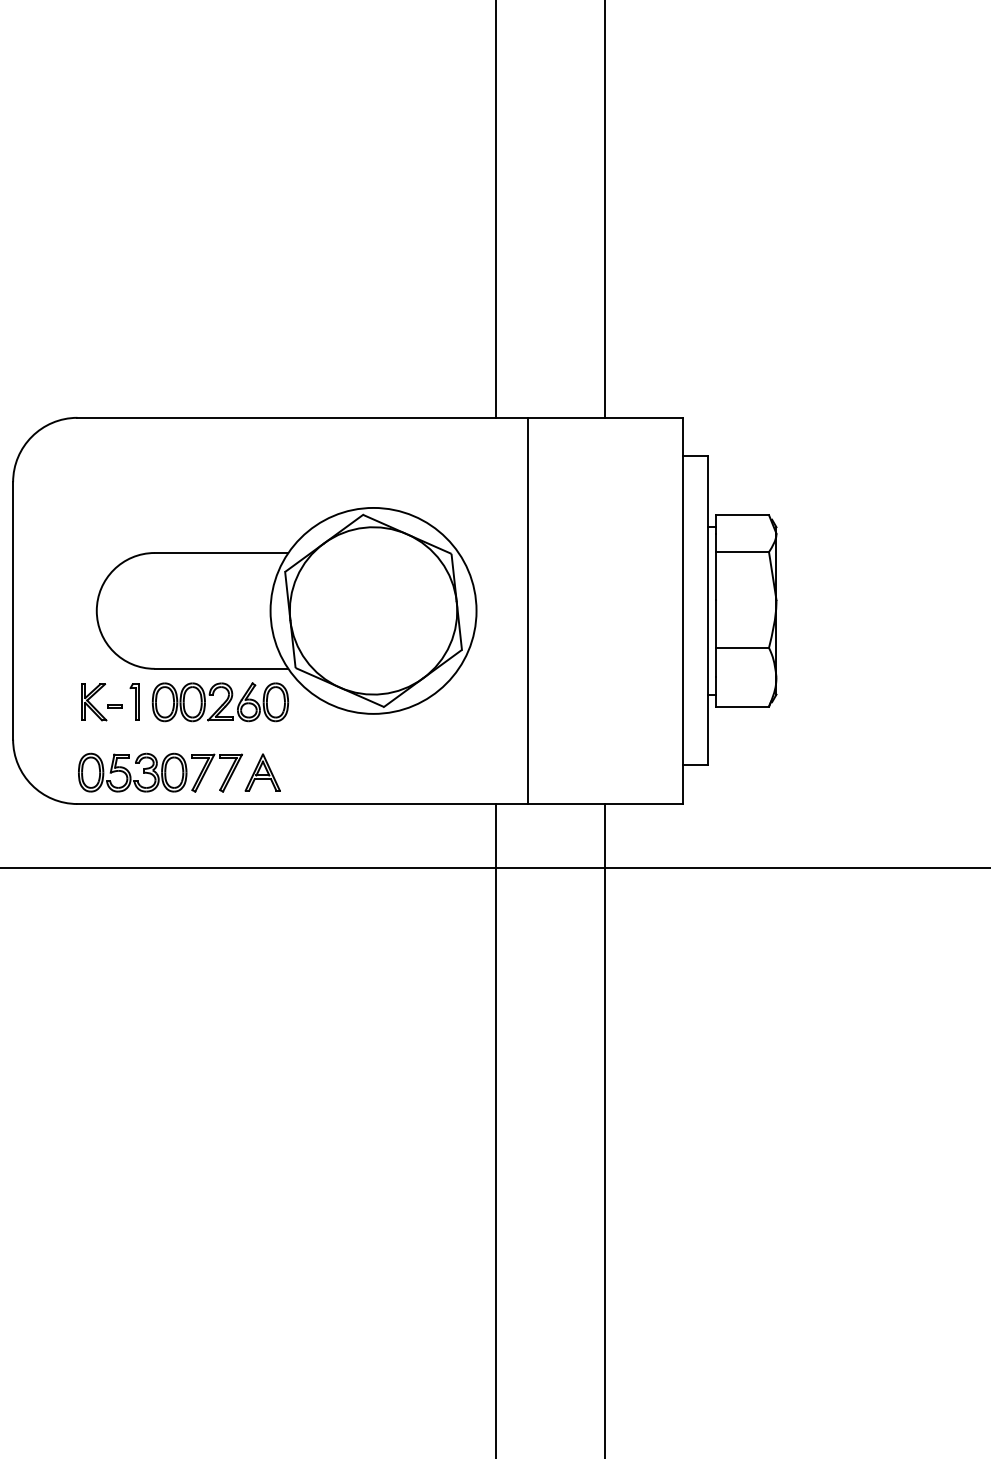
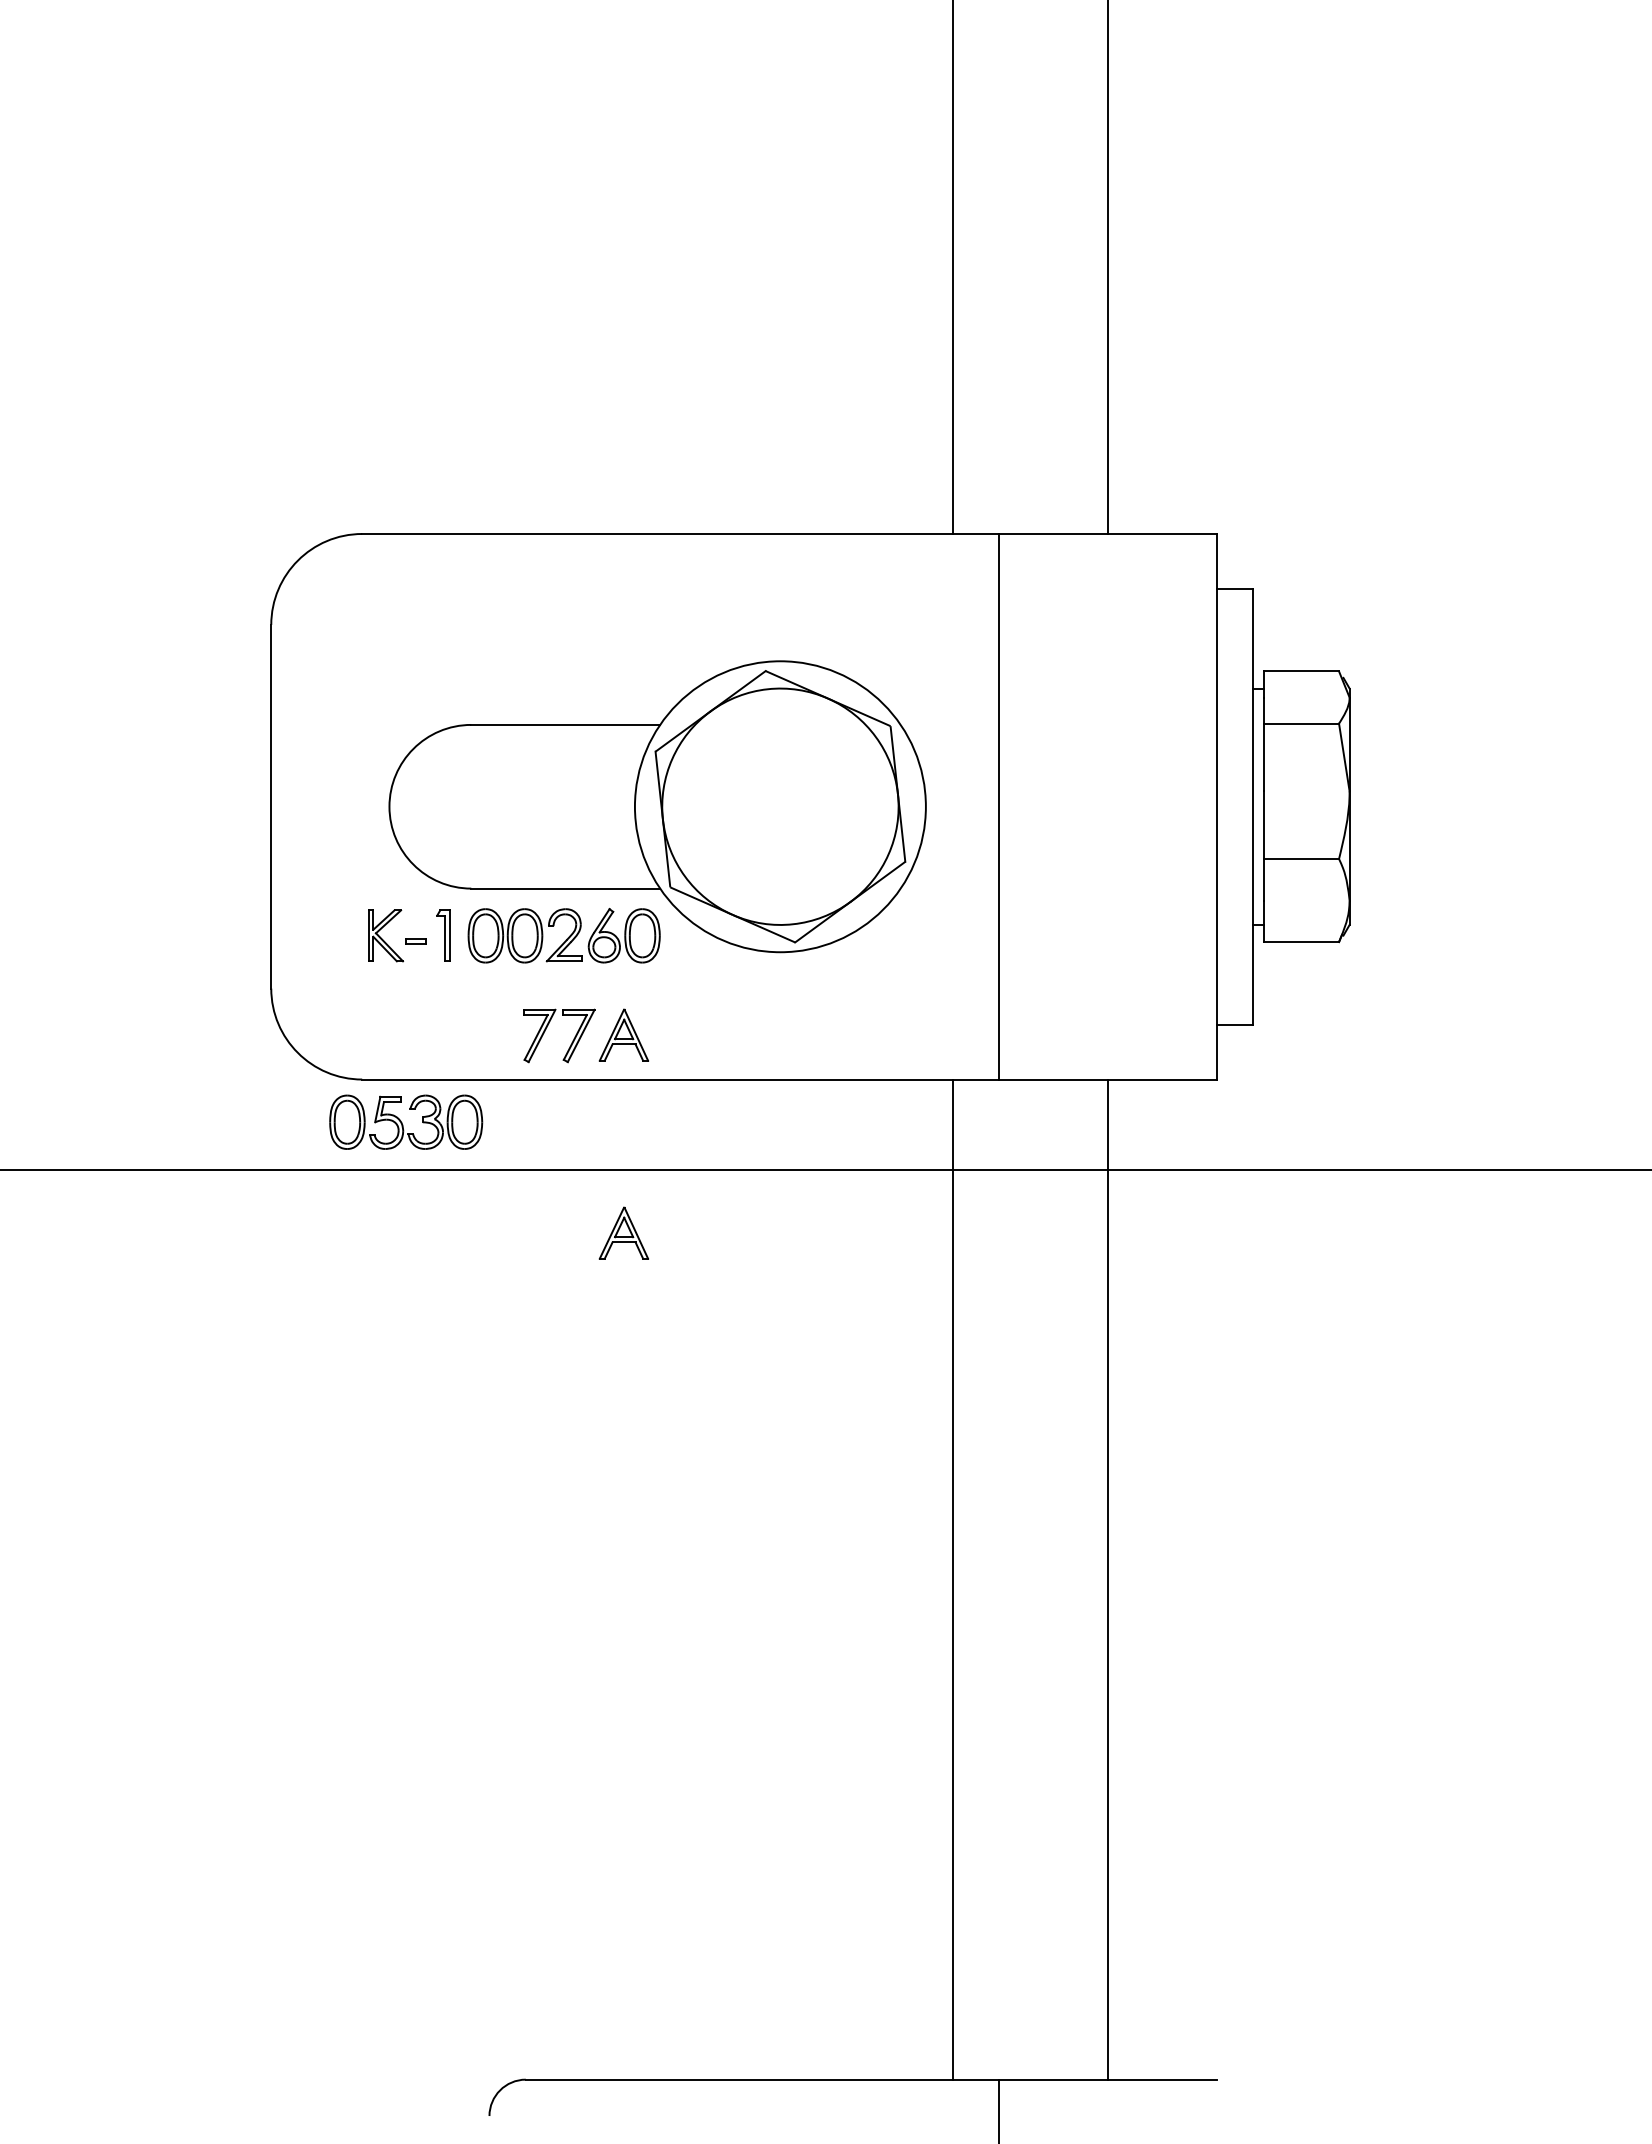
part: (132, 772) -> (406, 1121), moved
part: (262, 912) -> (623, 1232), added

